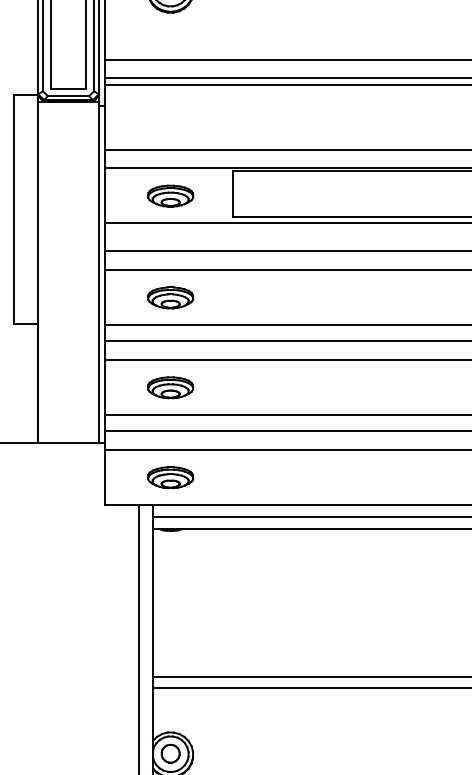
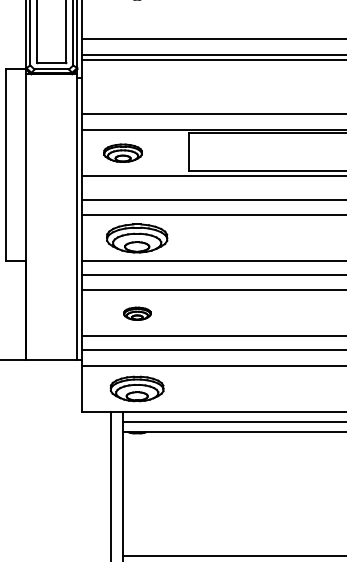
part: (170, 195) -> (122, 152), moved
part: (170, 297) -> (137, 238), size x1.6
part: (170, 387) -> (137, 313), size x0.7
part: (170, 477) -> (137, 388), size x1.4

